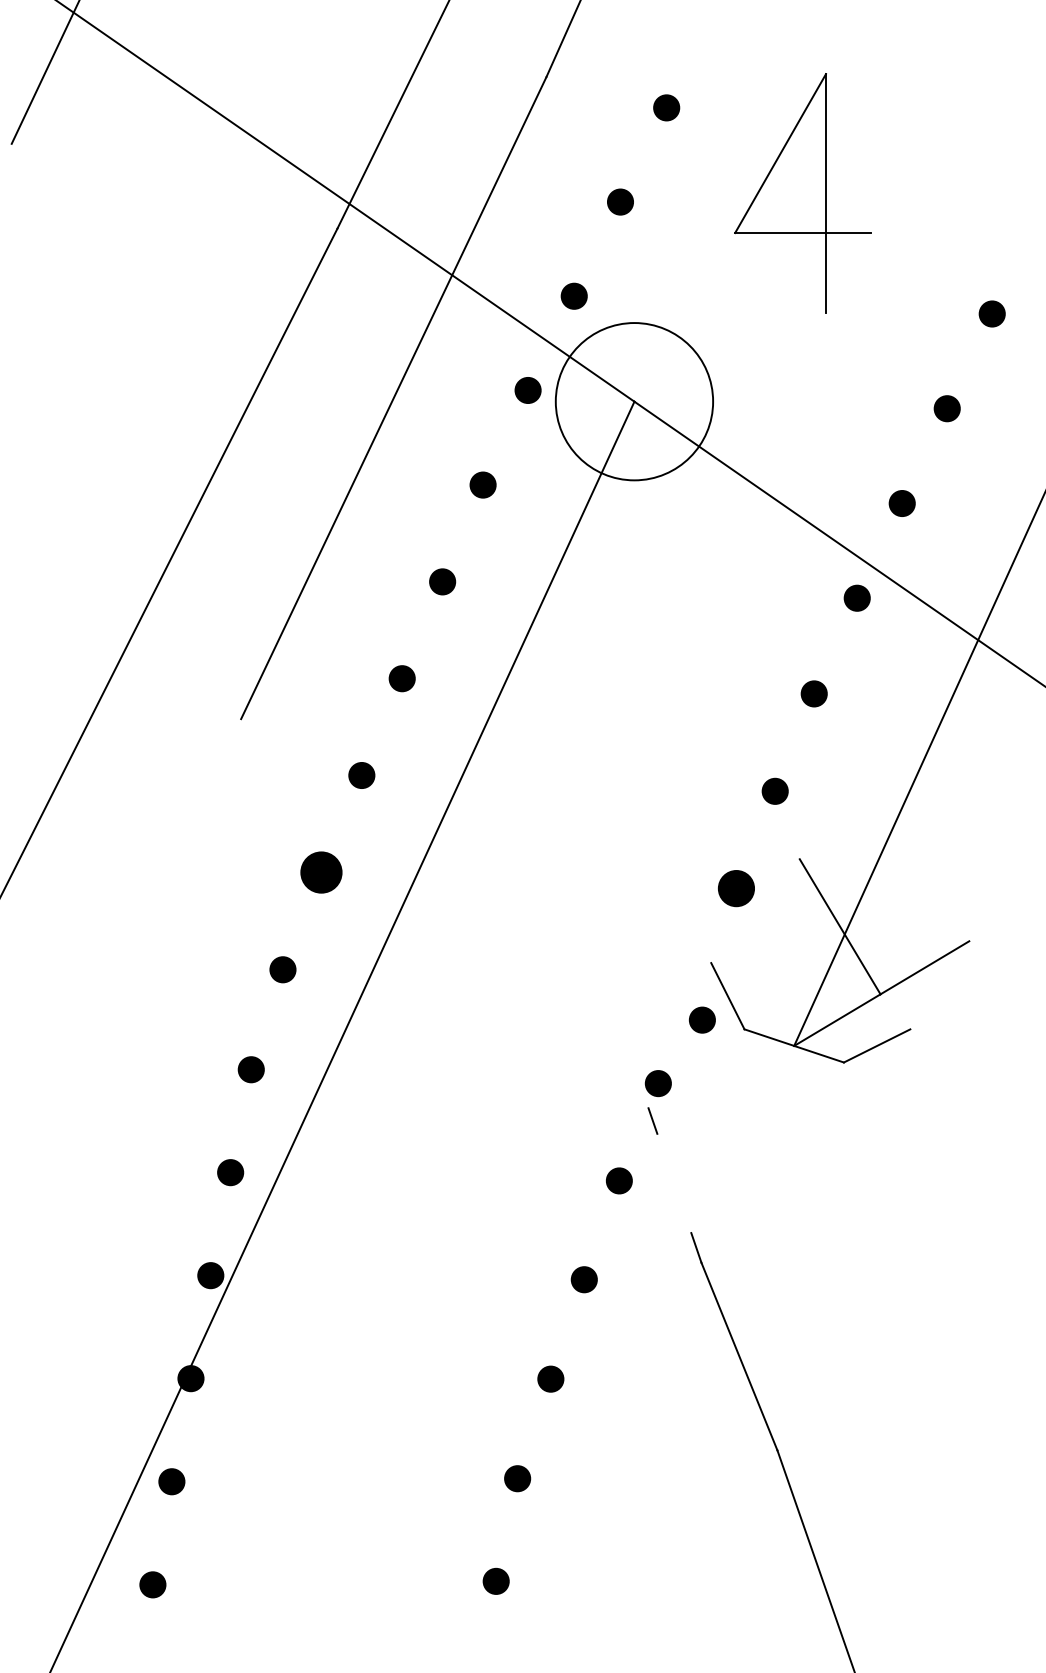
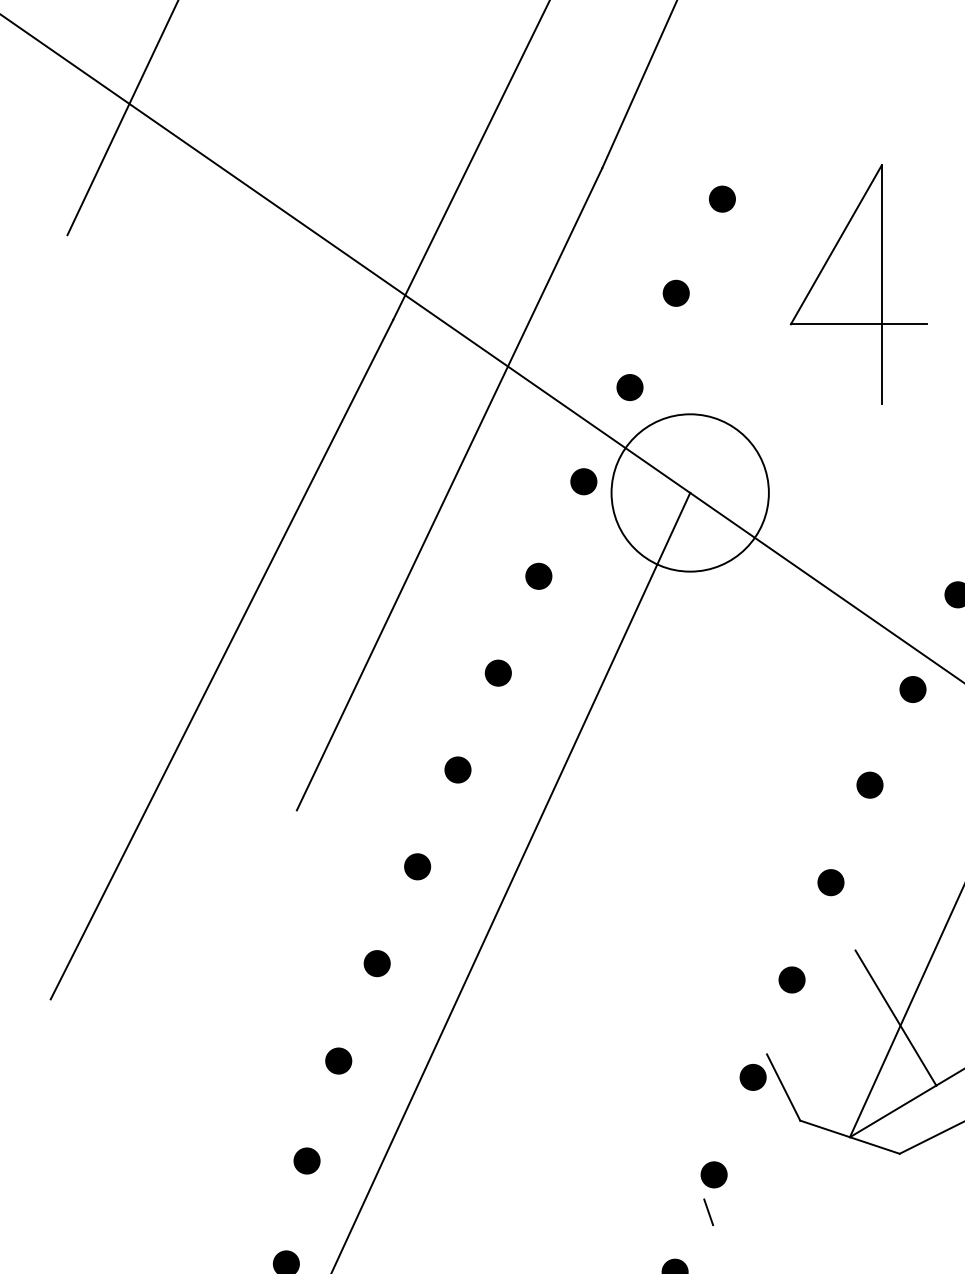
part: (321, 871) -> (377, 962), size x0.62
part: (735, 888) -> (791, 979), size x0.71
part: (701, 1019) -> (752, 1076), moved

